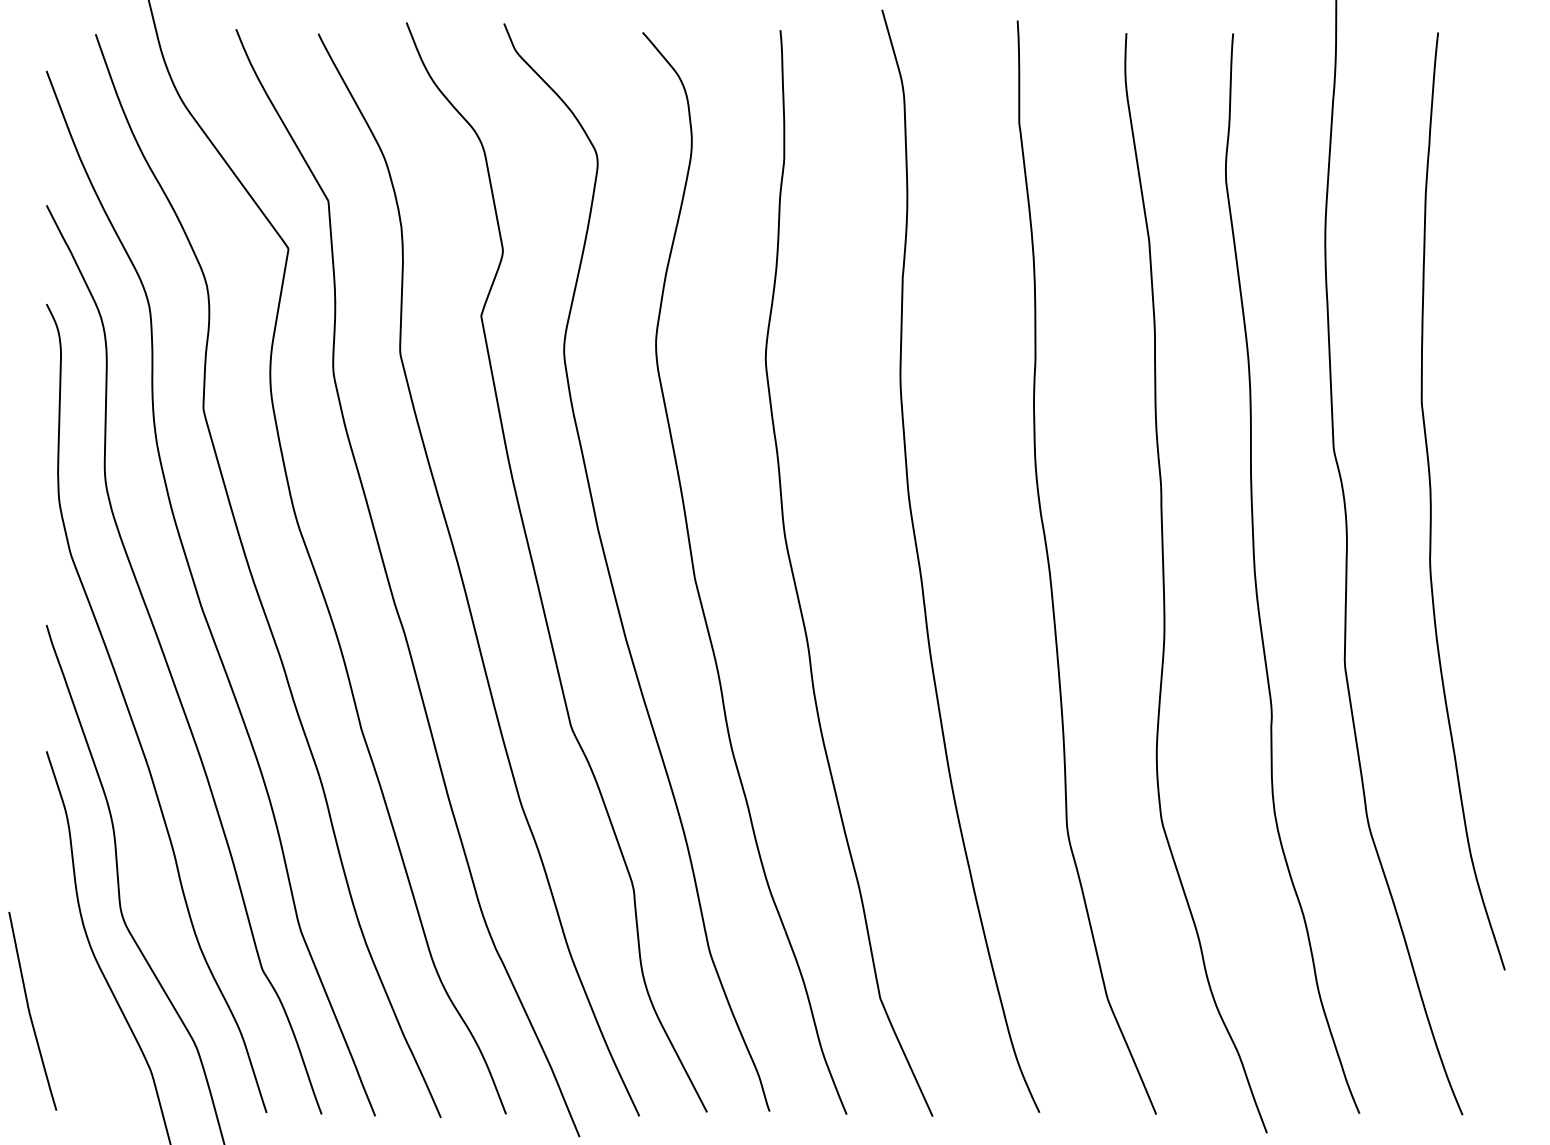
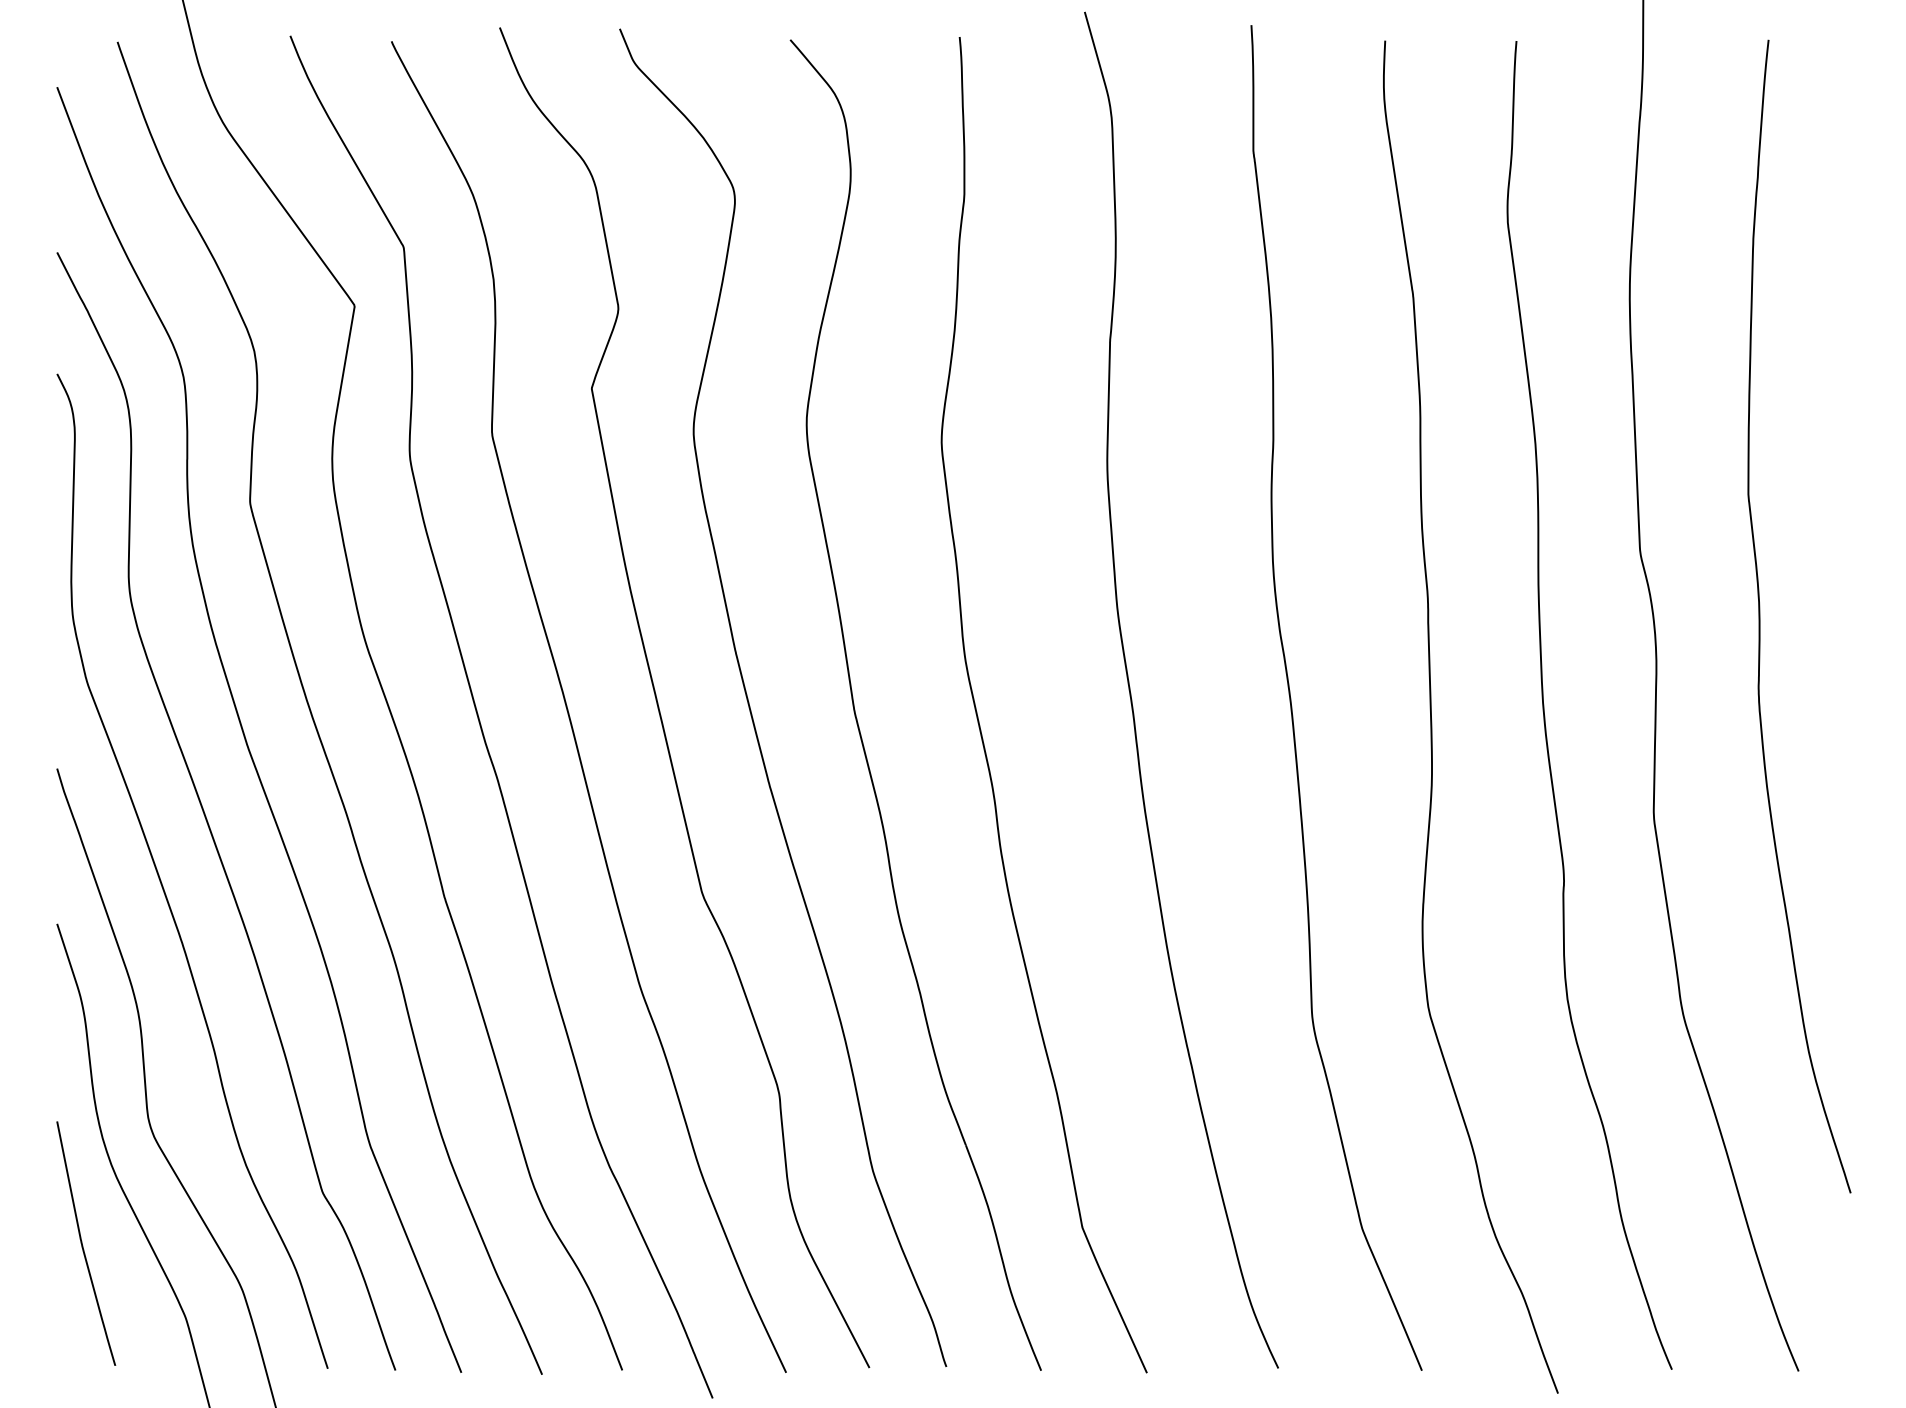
curve: (30, 1012) -> (83, 1245), moved

